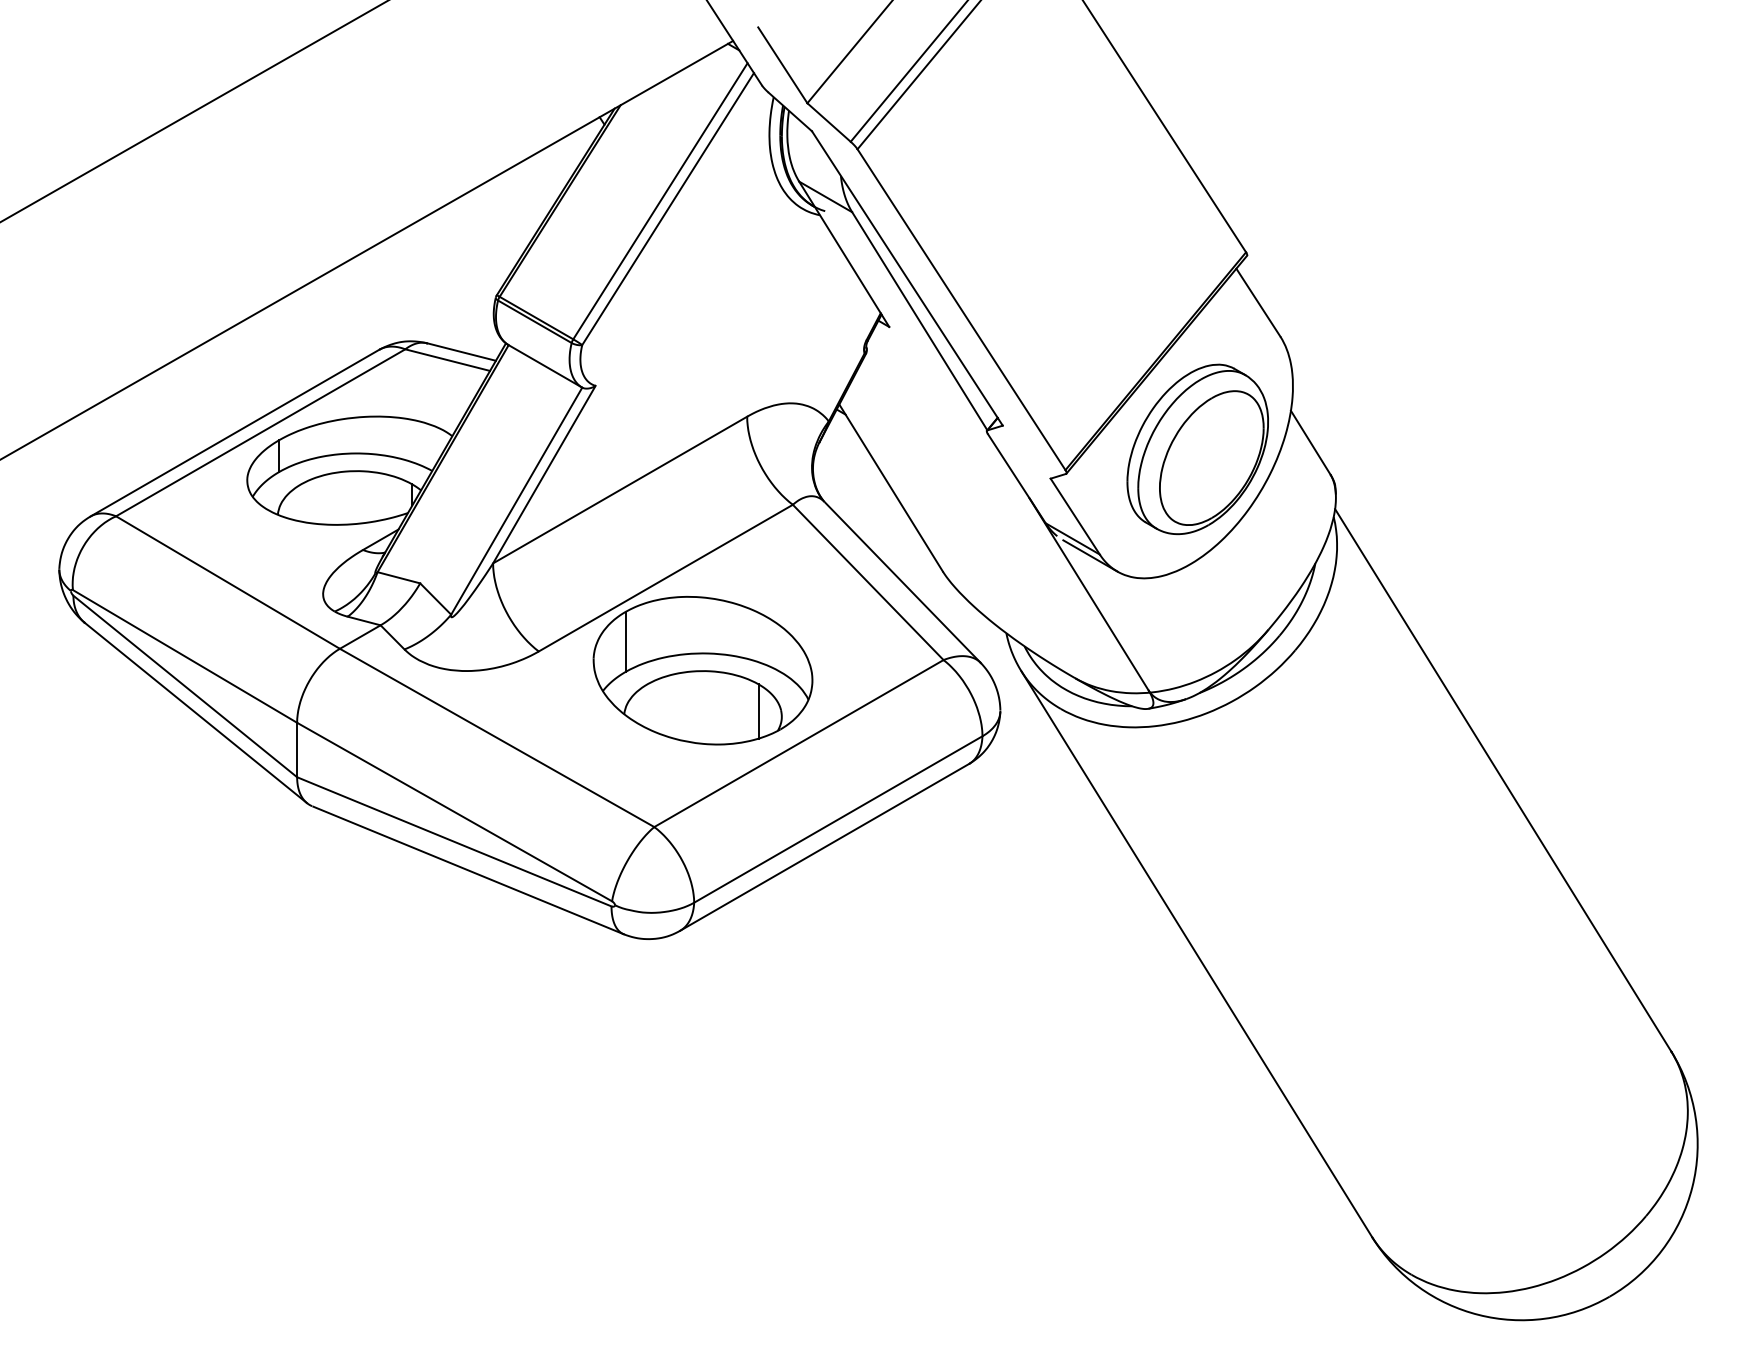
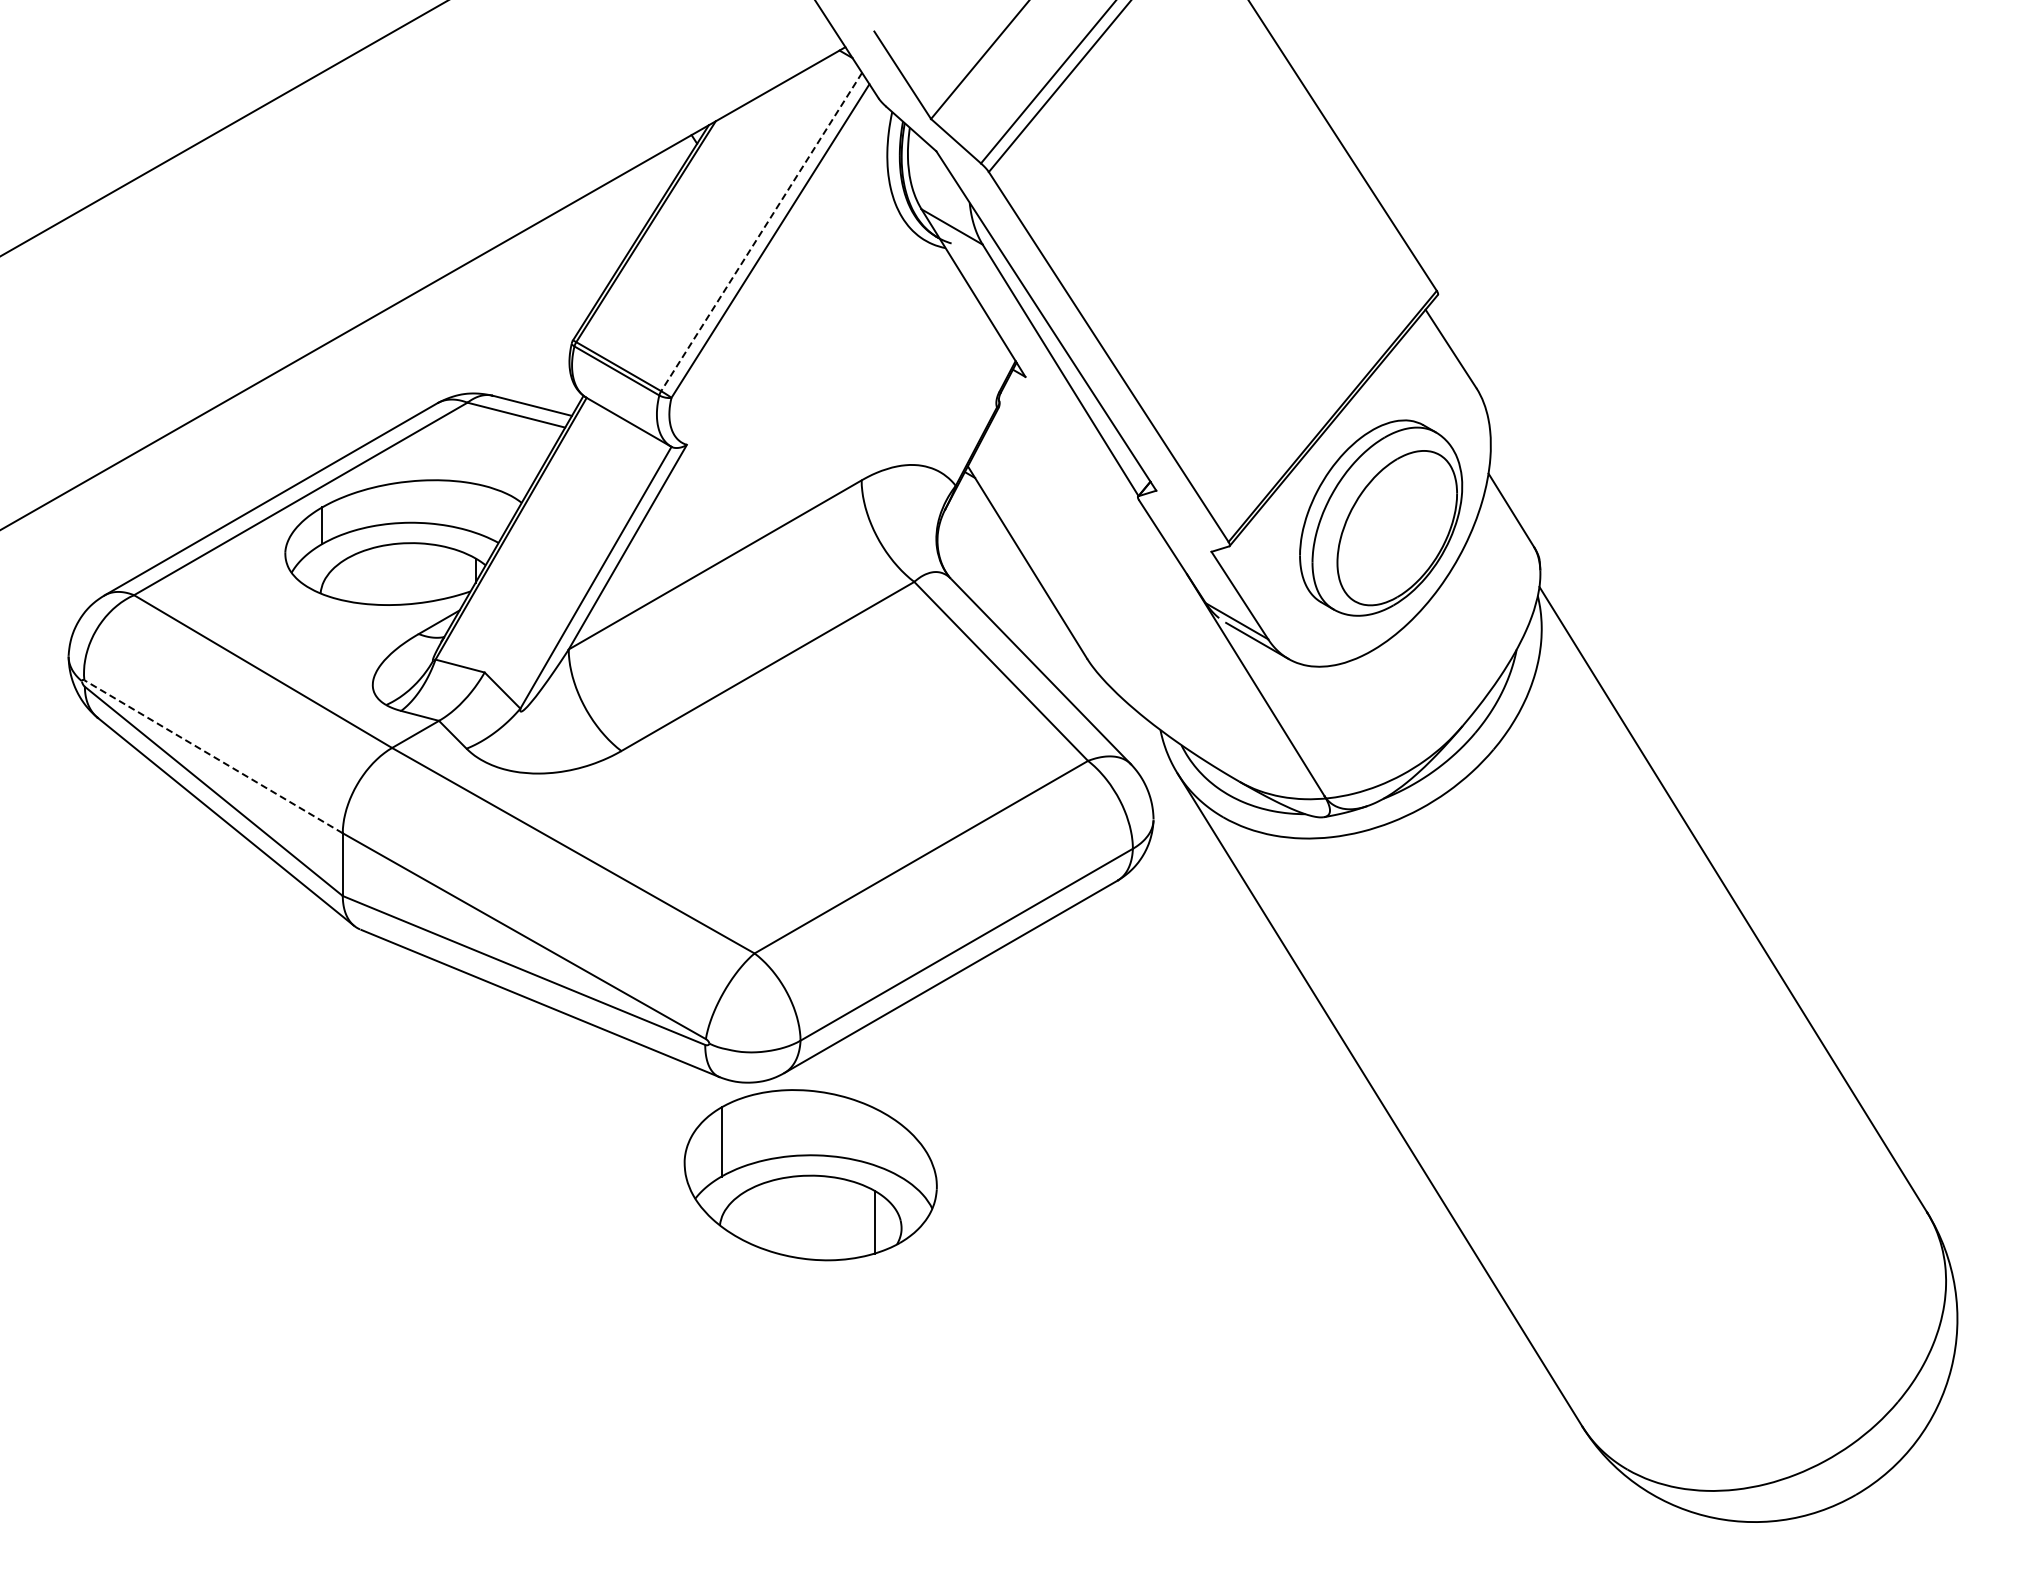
line: (660, 201) -> (761, 232), solid -> dashed
line: (184, 656) -> (213, 756), solid -> dashed
part: (702, 670) -> (810, 1175), moved

